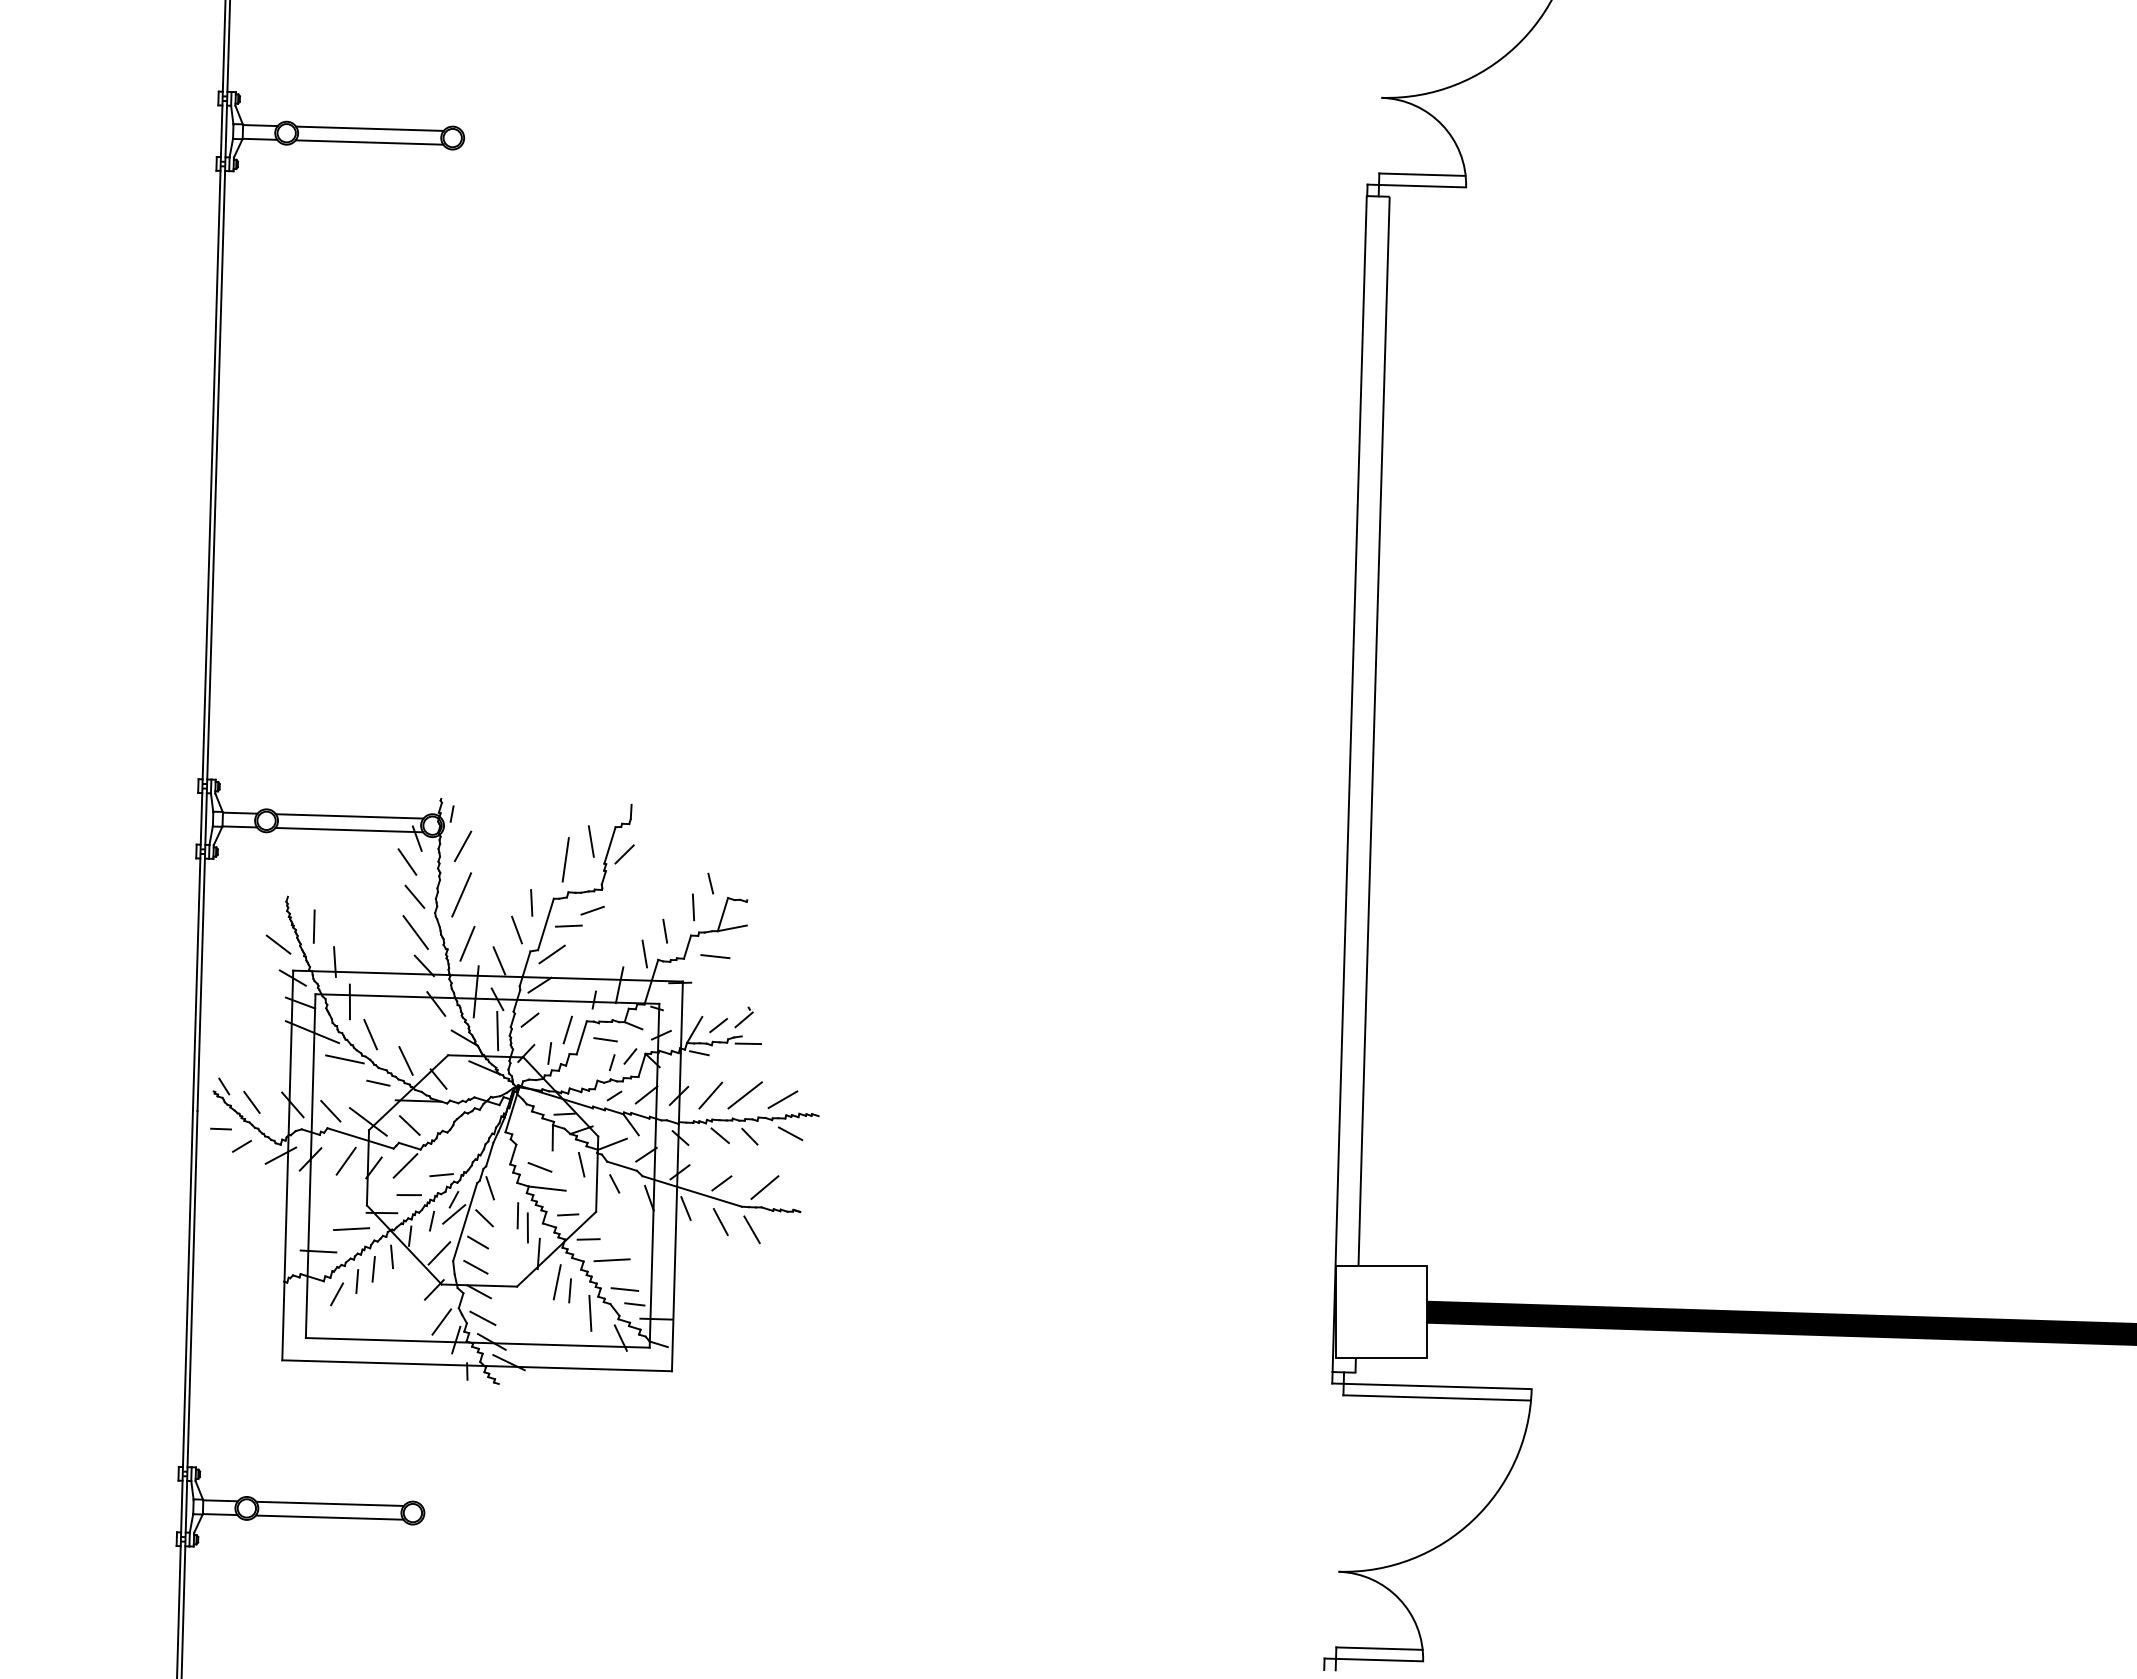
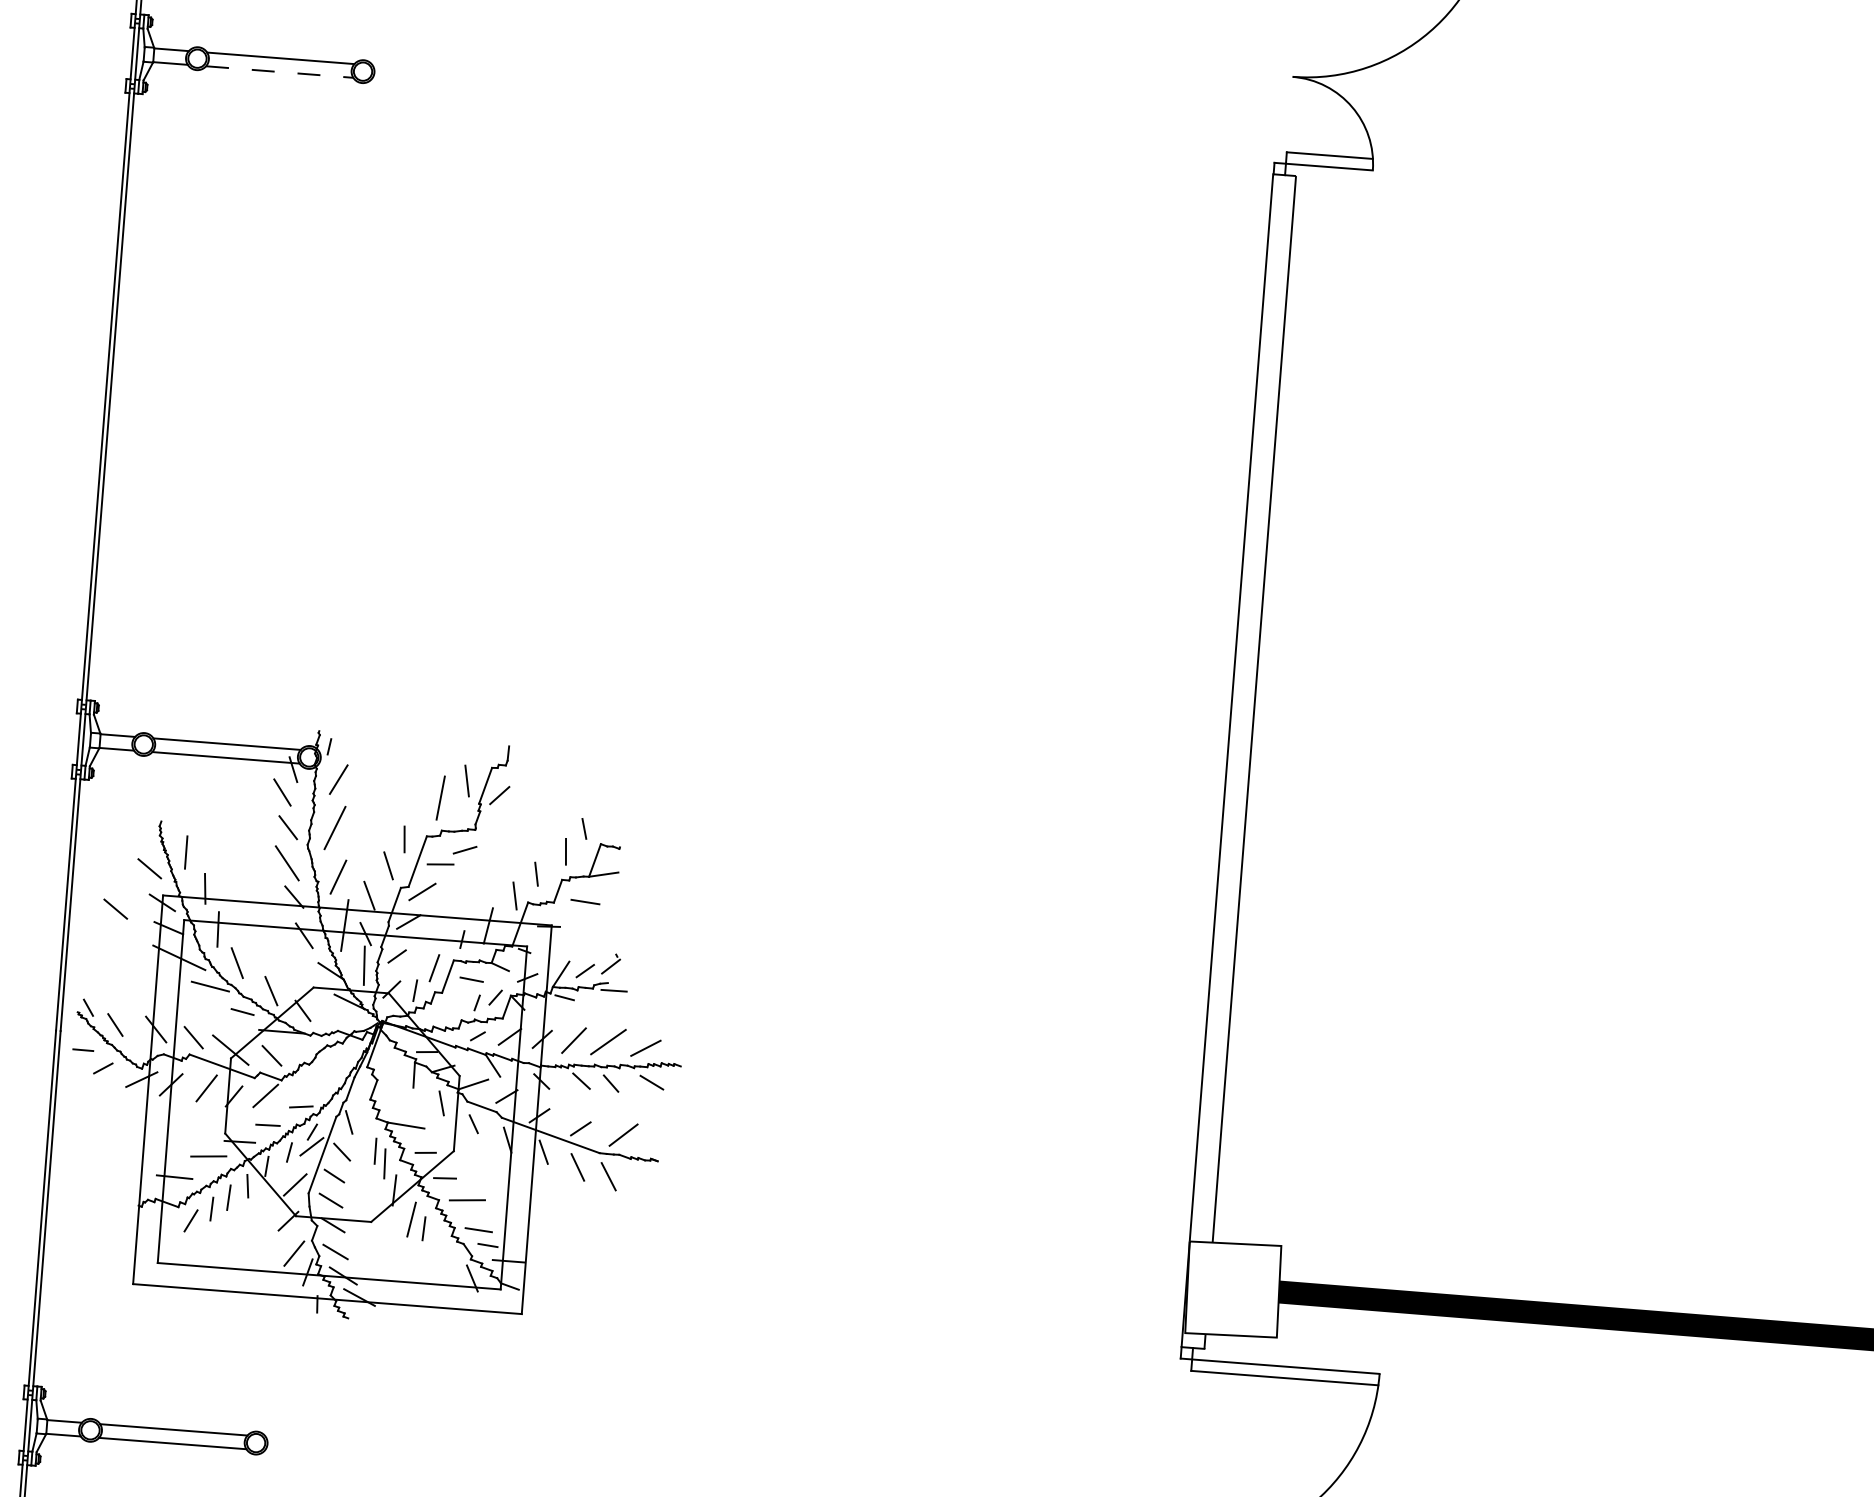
line: (369, 142) -> (279, 72), solid -> dashed
line: (246, 986) -> (115, 908), added
line: (539, 1167) -> (399, 1104), removed
line: (590, 1312) -> (443, 1251), removed

